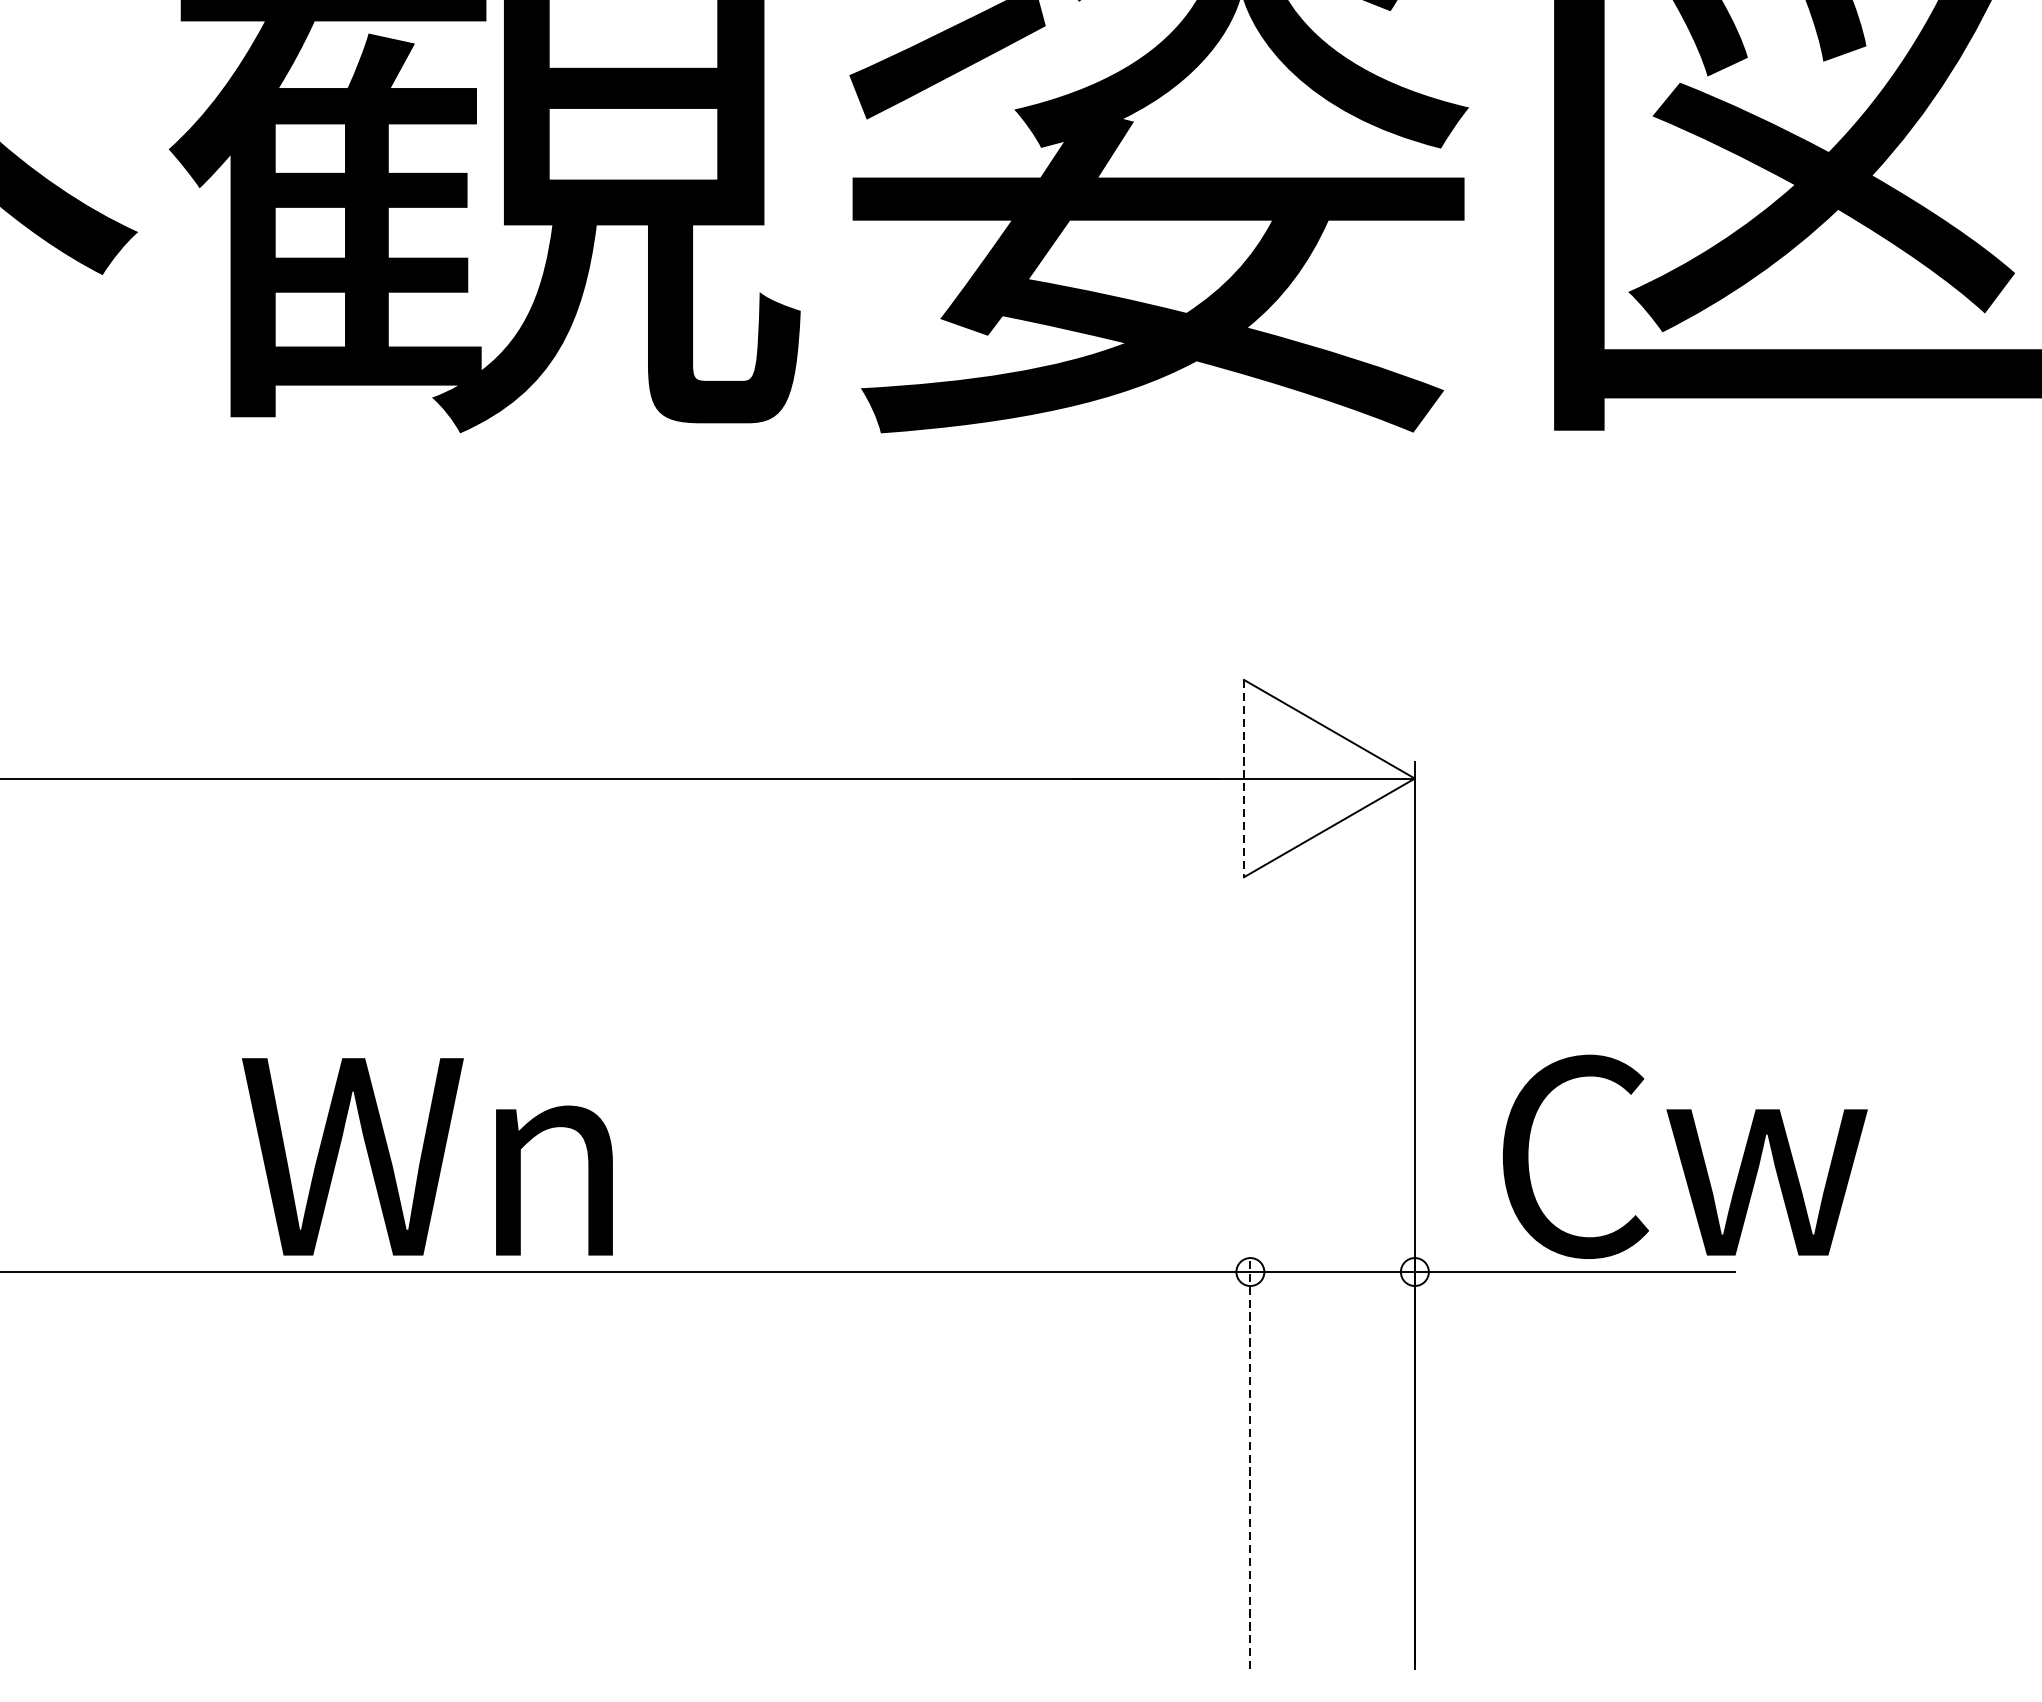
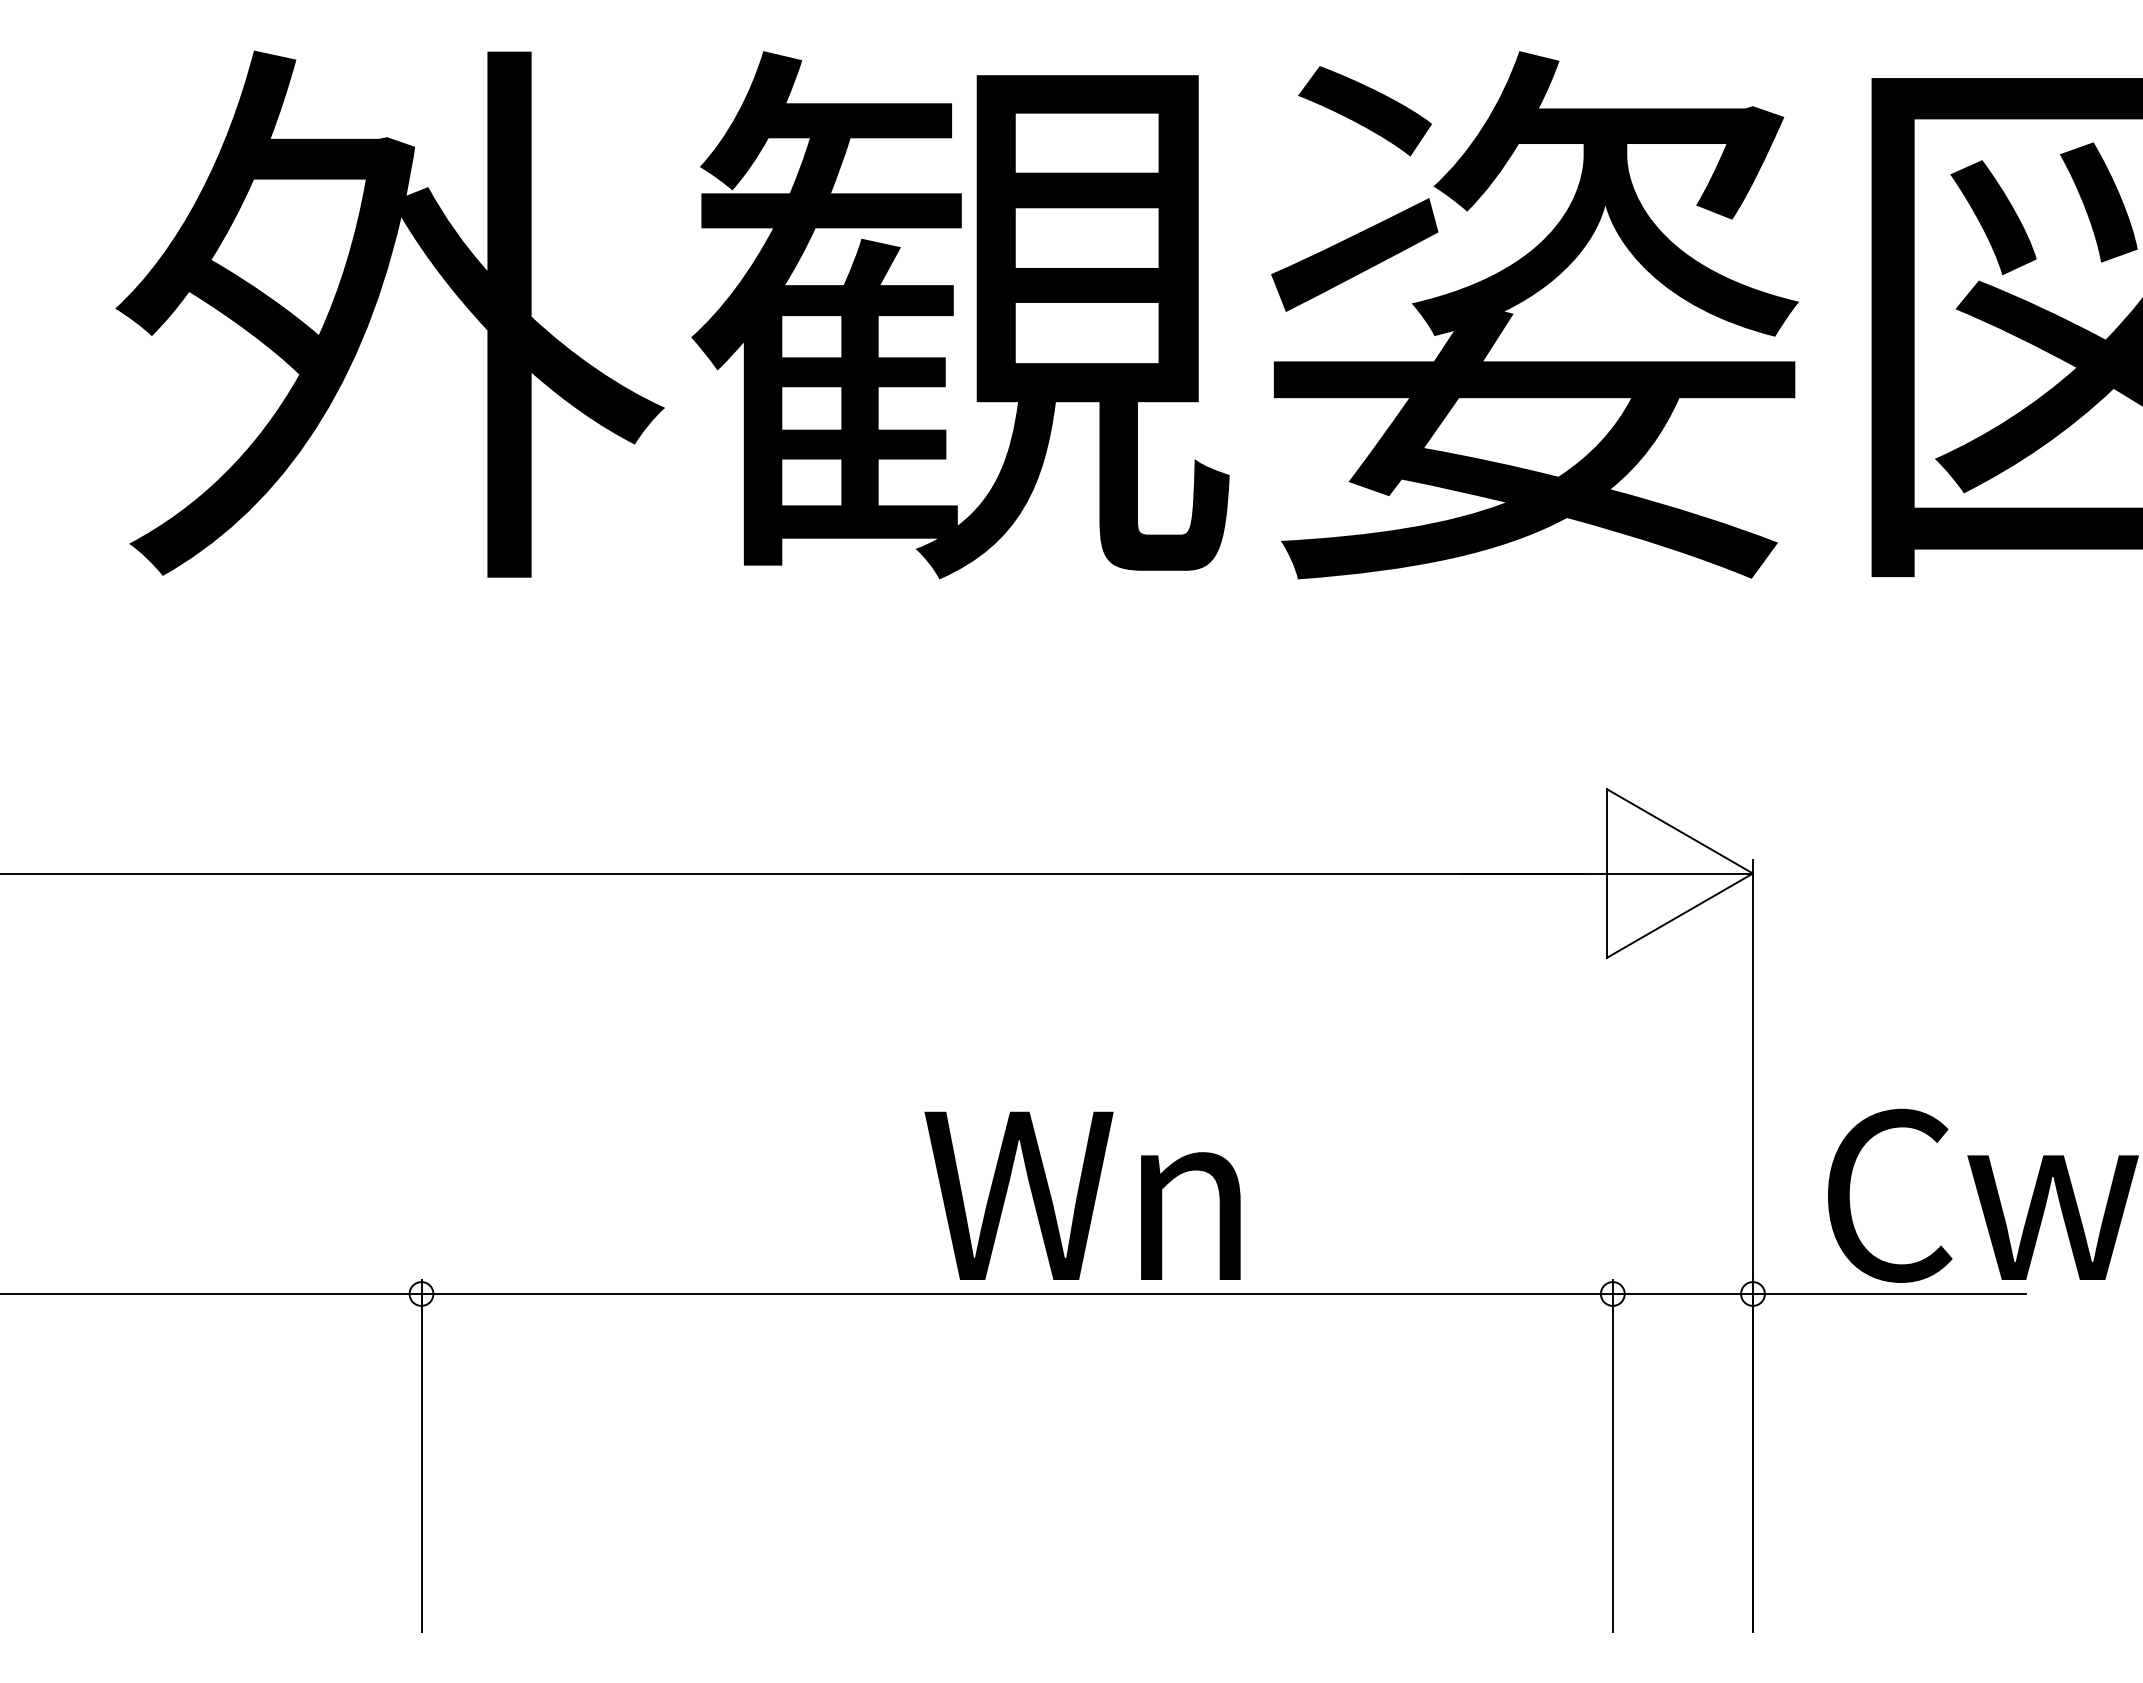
line: (1244, 779) -> (1607, 874), dashed -> solid
text: (427, 1156) -> (1082, 1195), moved
line: (1250, 1461) -> (1612, 1455), dashed -> solid

